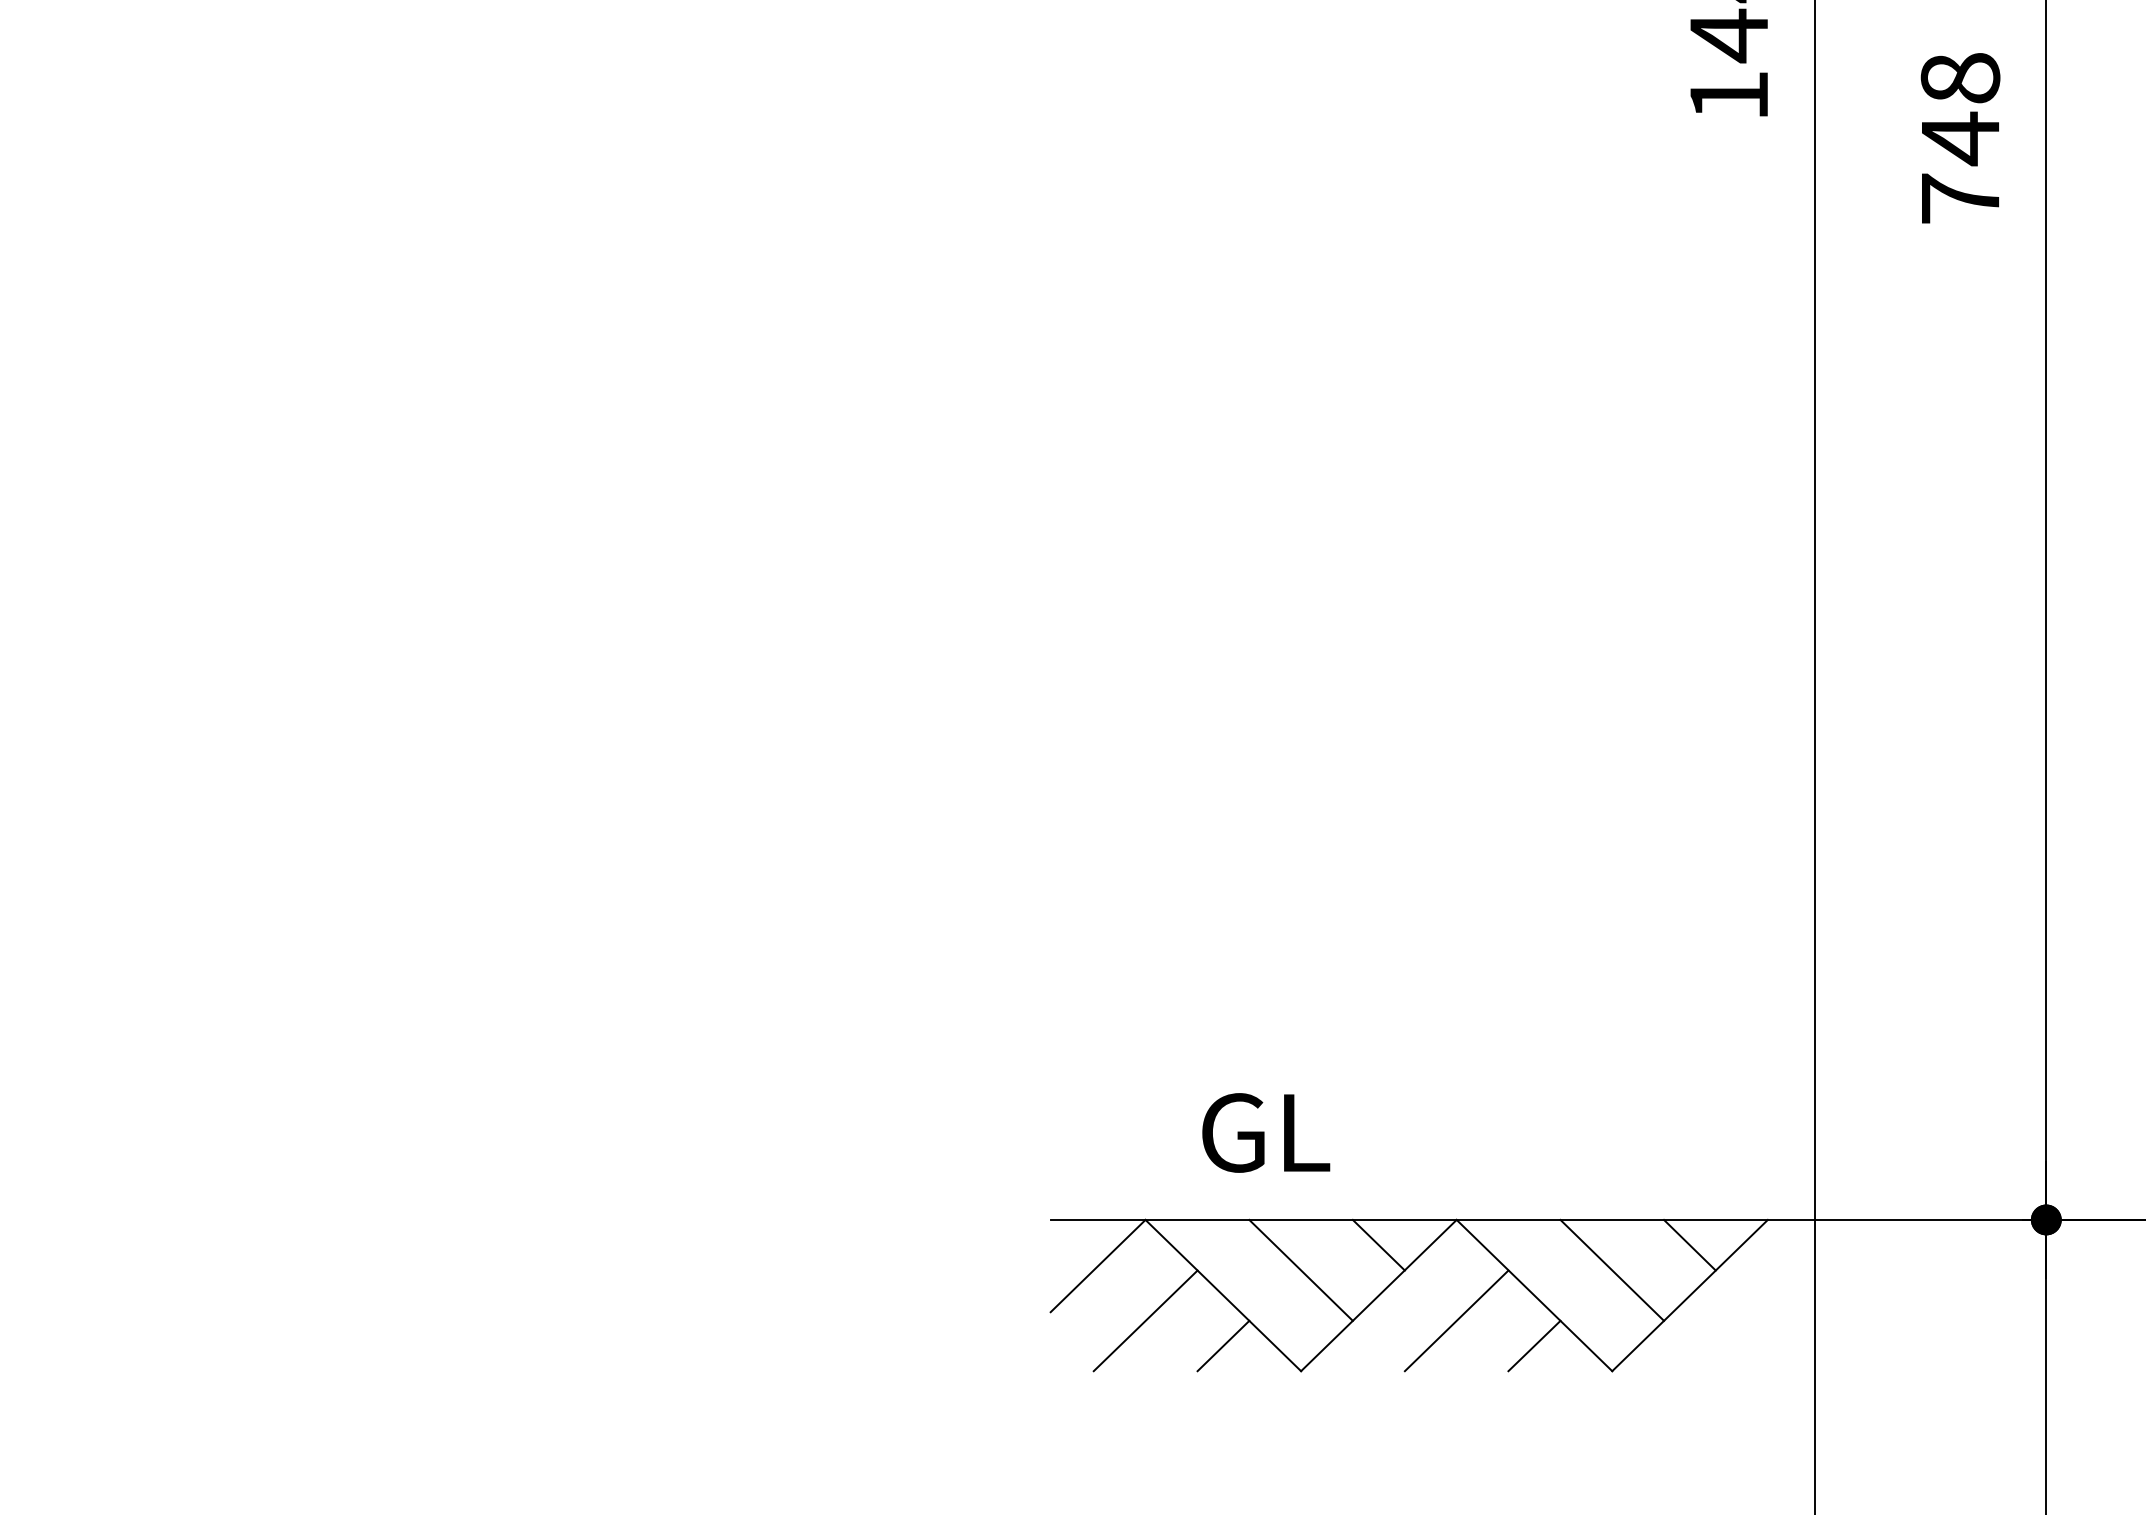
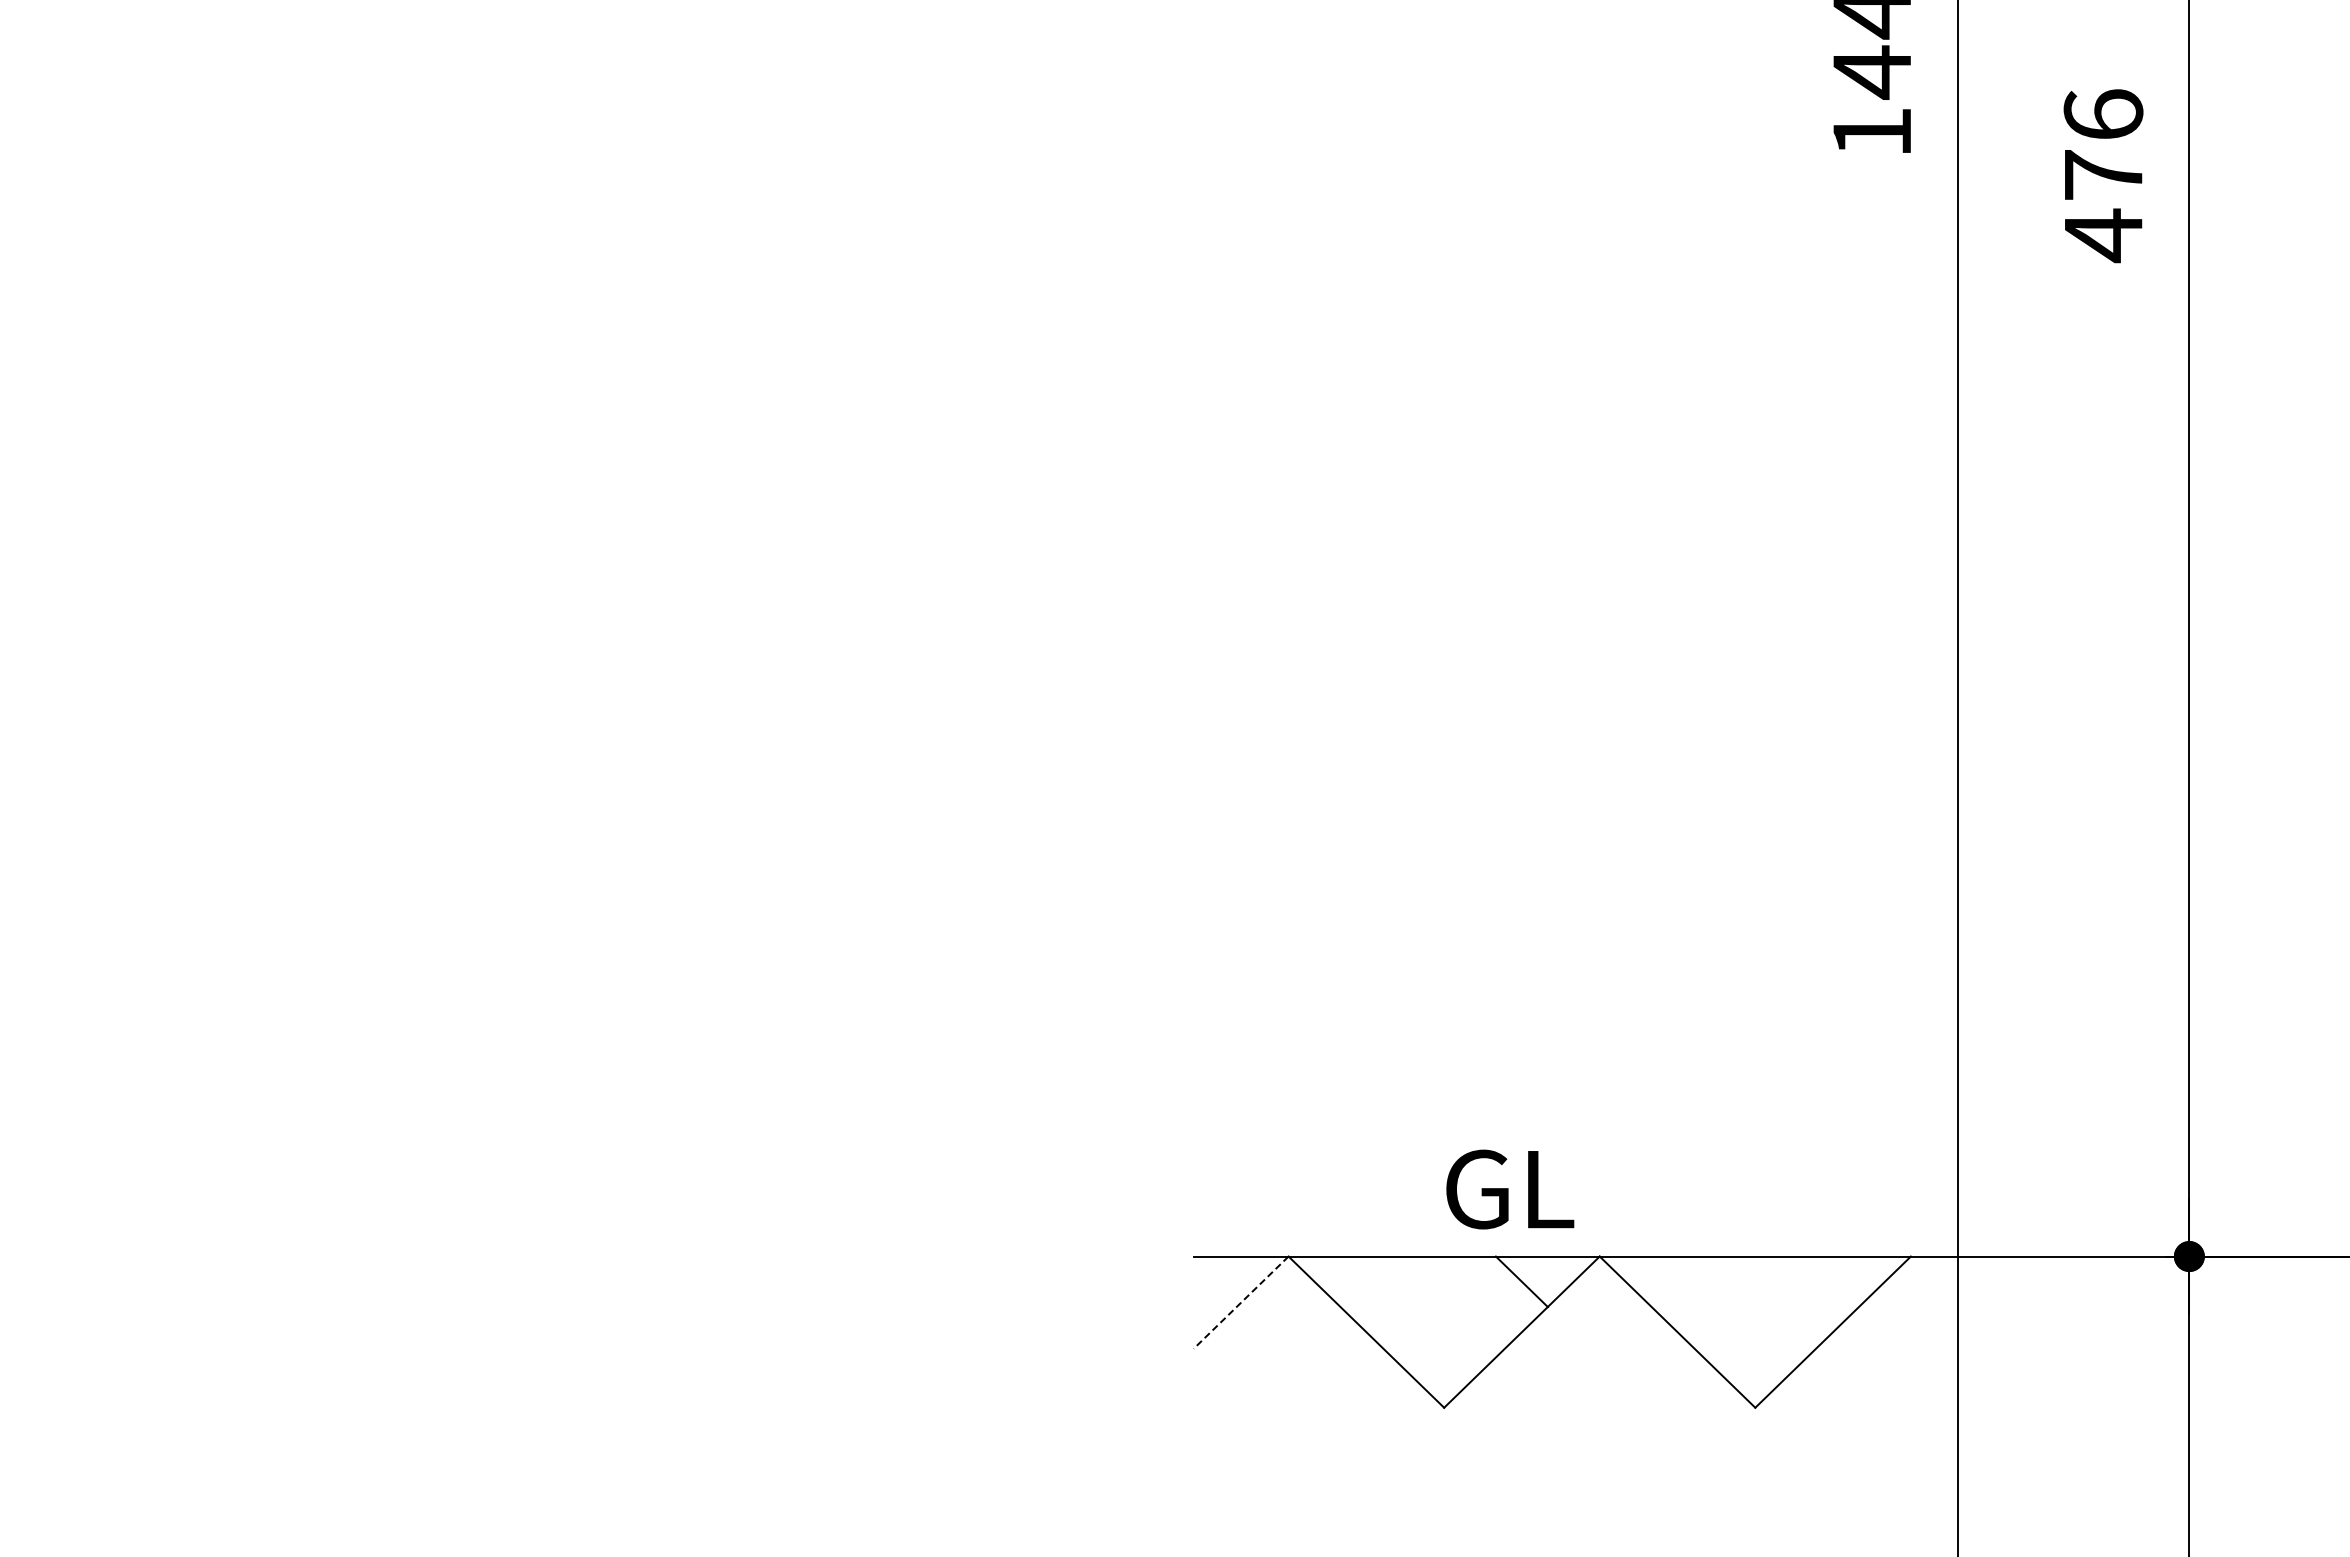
text: (1960, 139) -> (2103, 176), 748 -> 476
text: (1266, 1132) -> (1510, 1189), moved
line: (1689, 1244) -> (1832, 1281), removed
line: (1097, 1266) -> (1240, 1303), solid -> dashed
line: (1300, 1269) -> (1443, 1306), removed
line: (1612, 1269) -> (1755, 1306), removed
line: (1145, 1320) -> (1288, 1357), removed
line: (1456, 1320) -> (1599, 1357), removed
line: (1223, 1345) -> (1366, 1382), removed
line: (1534, 1345) -> (1677, 1382), removed

